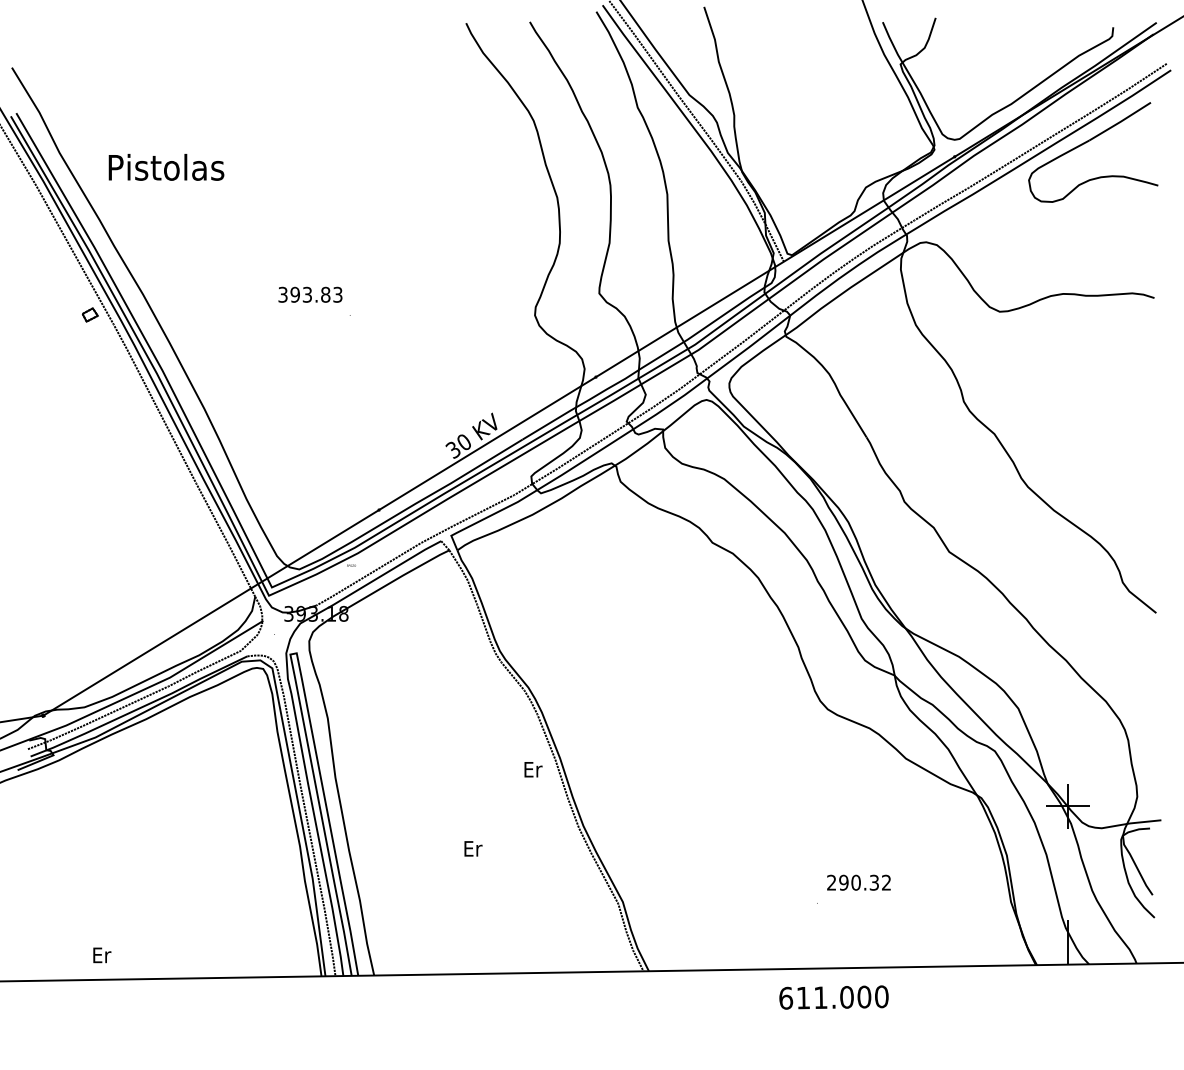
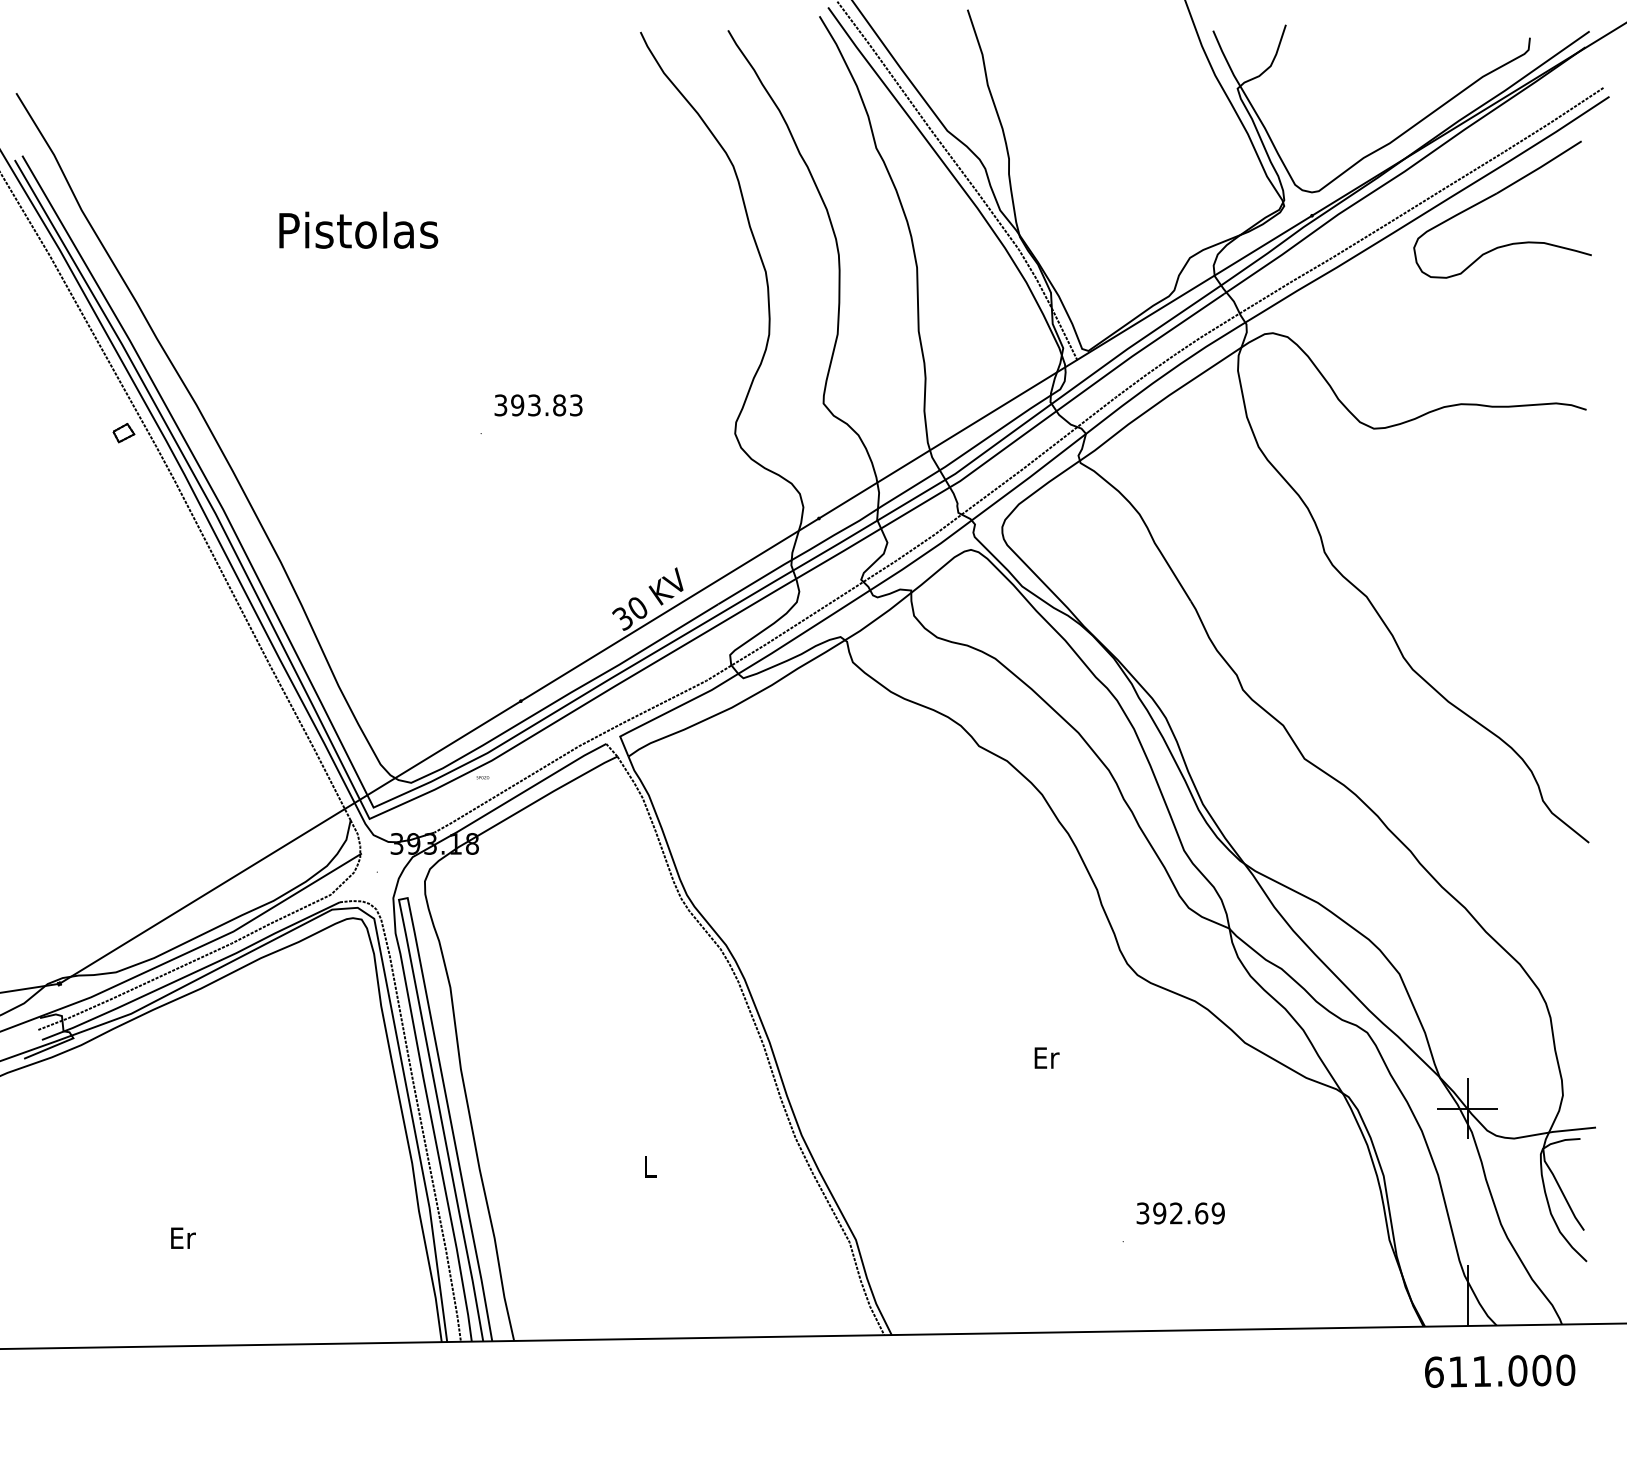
text: (166, 166) -> (358, 229), moved
text: (310, 294) -> (538, 405), moved
text: (533, 769) -> (1046, 1057), moved
text: (473, 848) -> (650, 1166), Er -> L
text: (859, 882) -> (1180, 1213), 290.32 -> 392.69
text: (102, 954) -> (183, 1237), moved
text: (834, 997) -> (1500, 1370), moved

